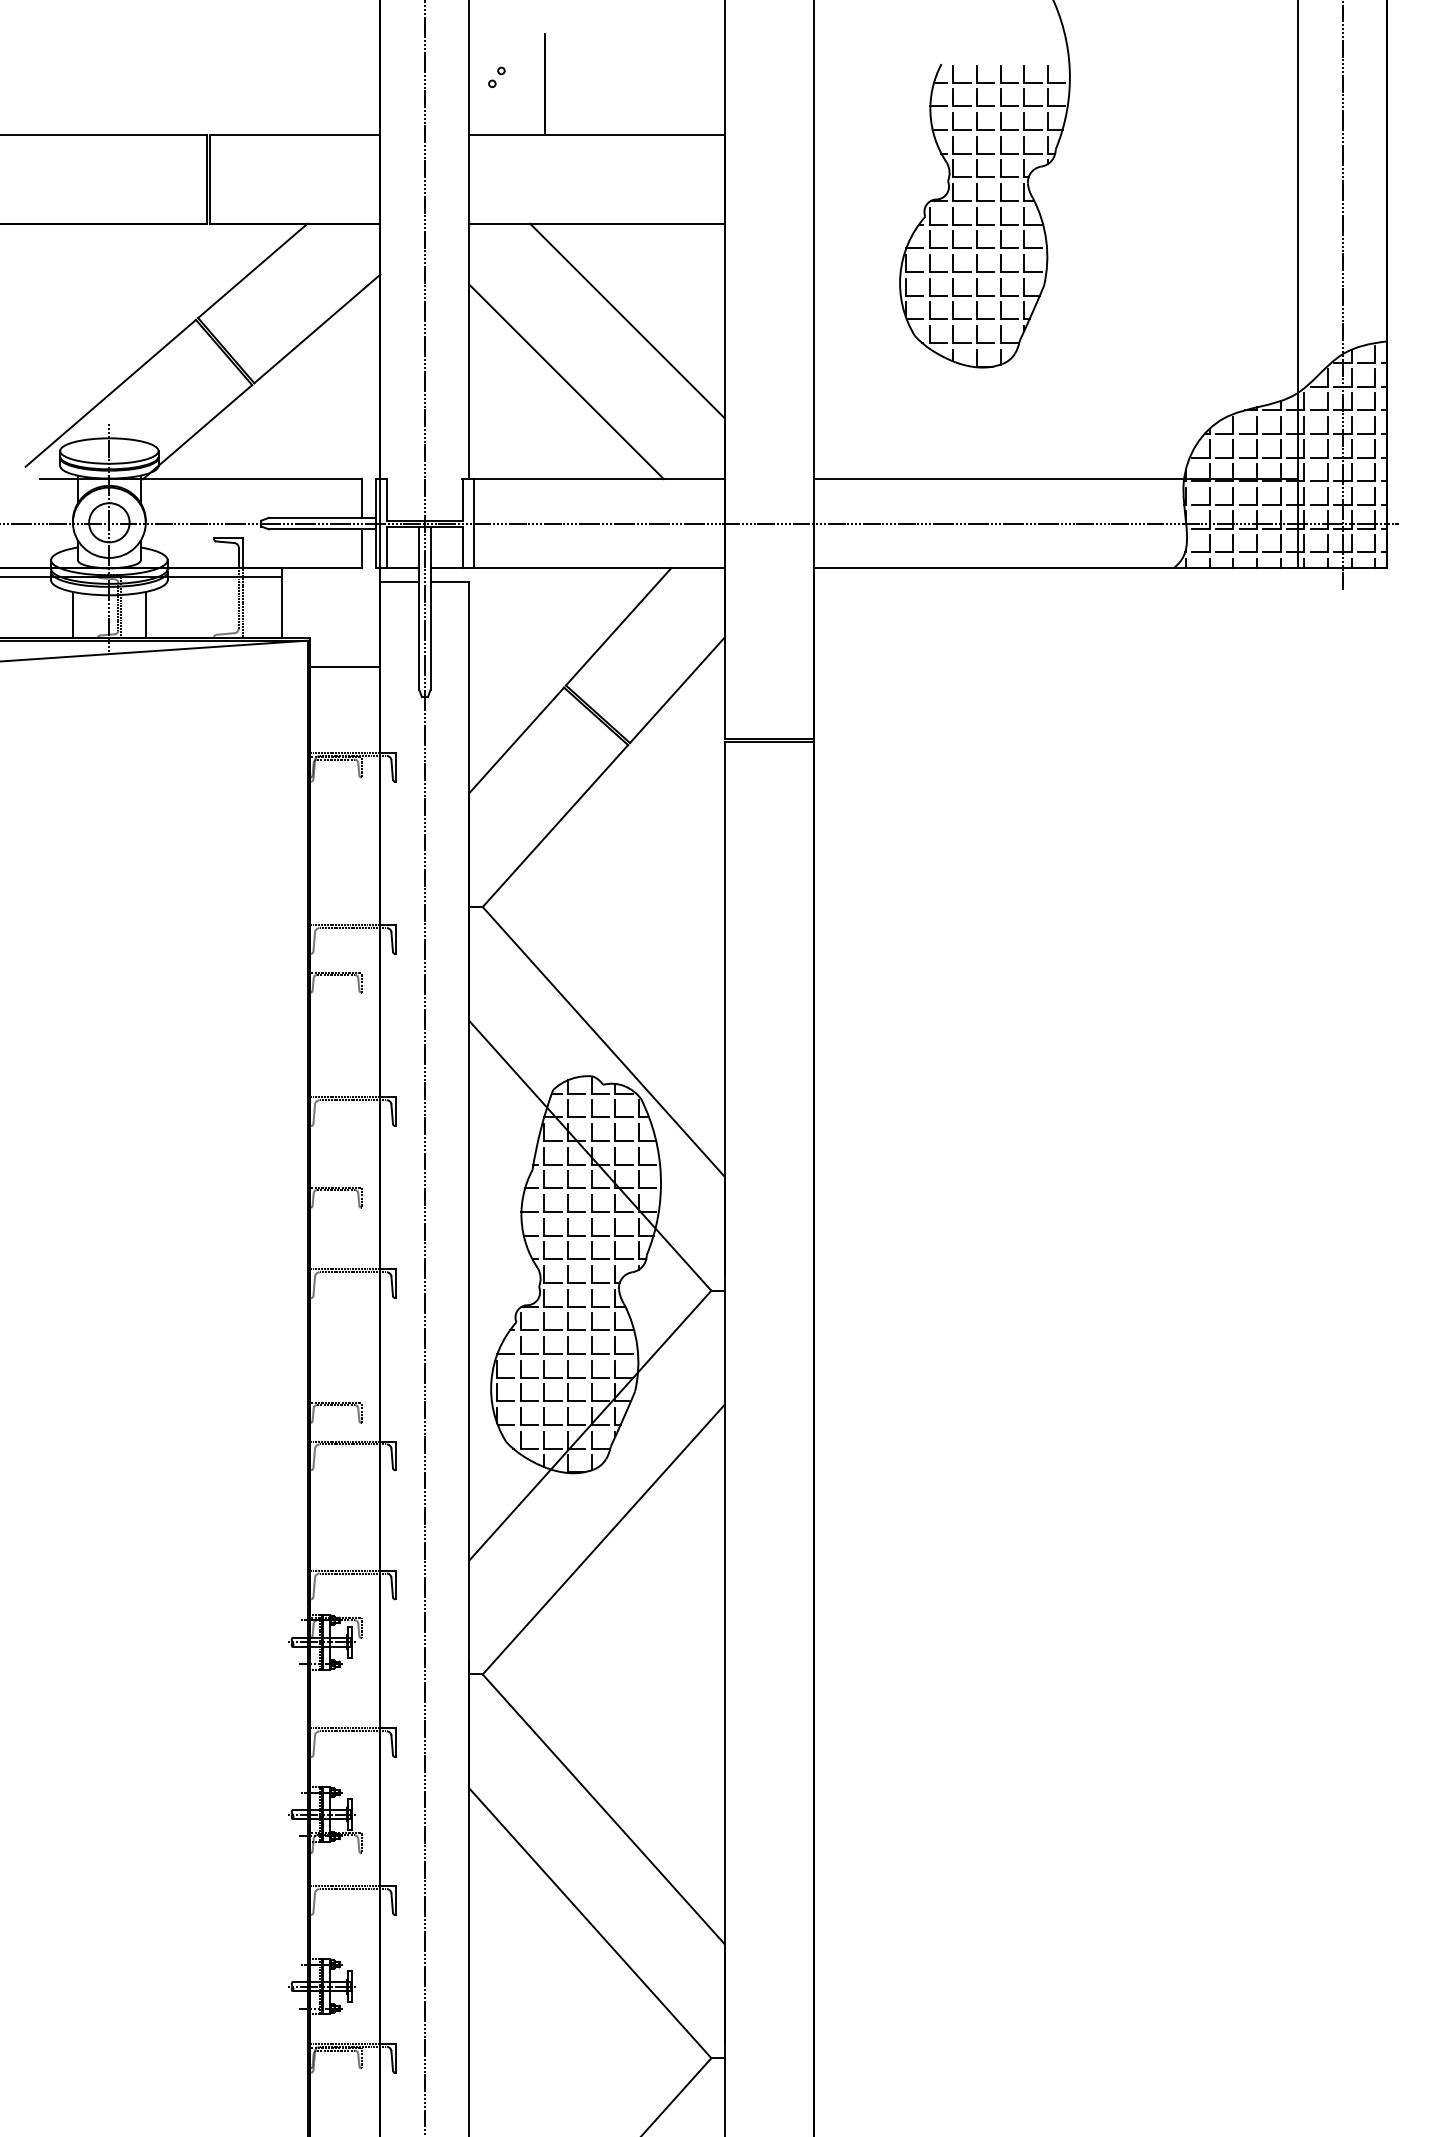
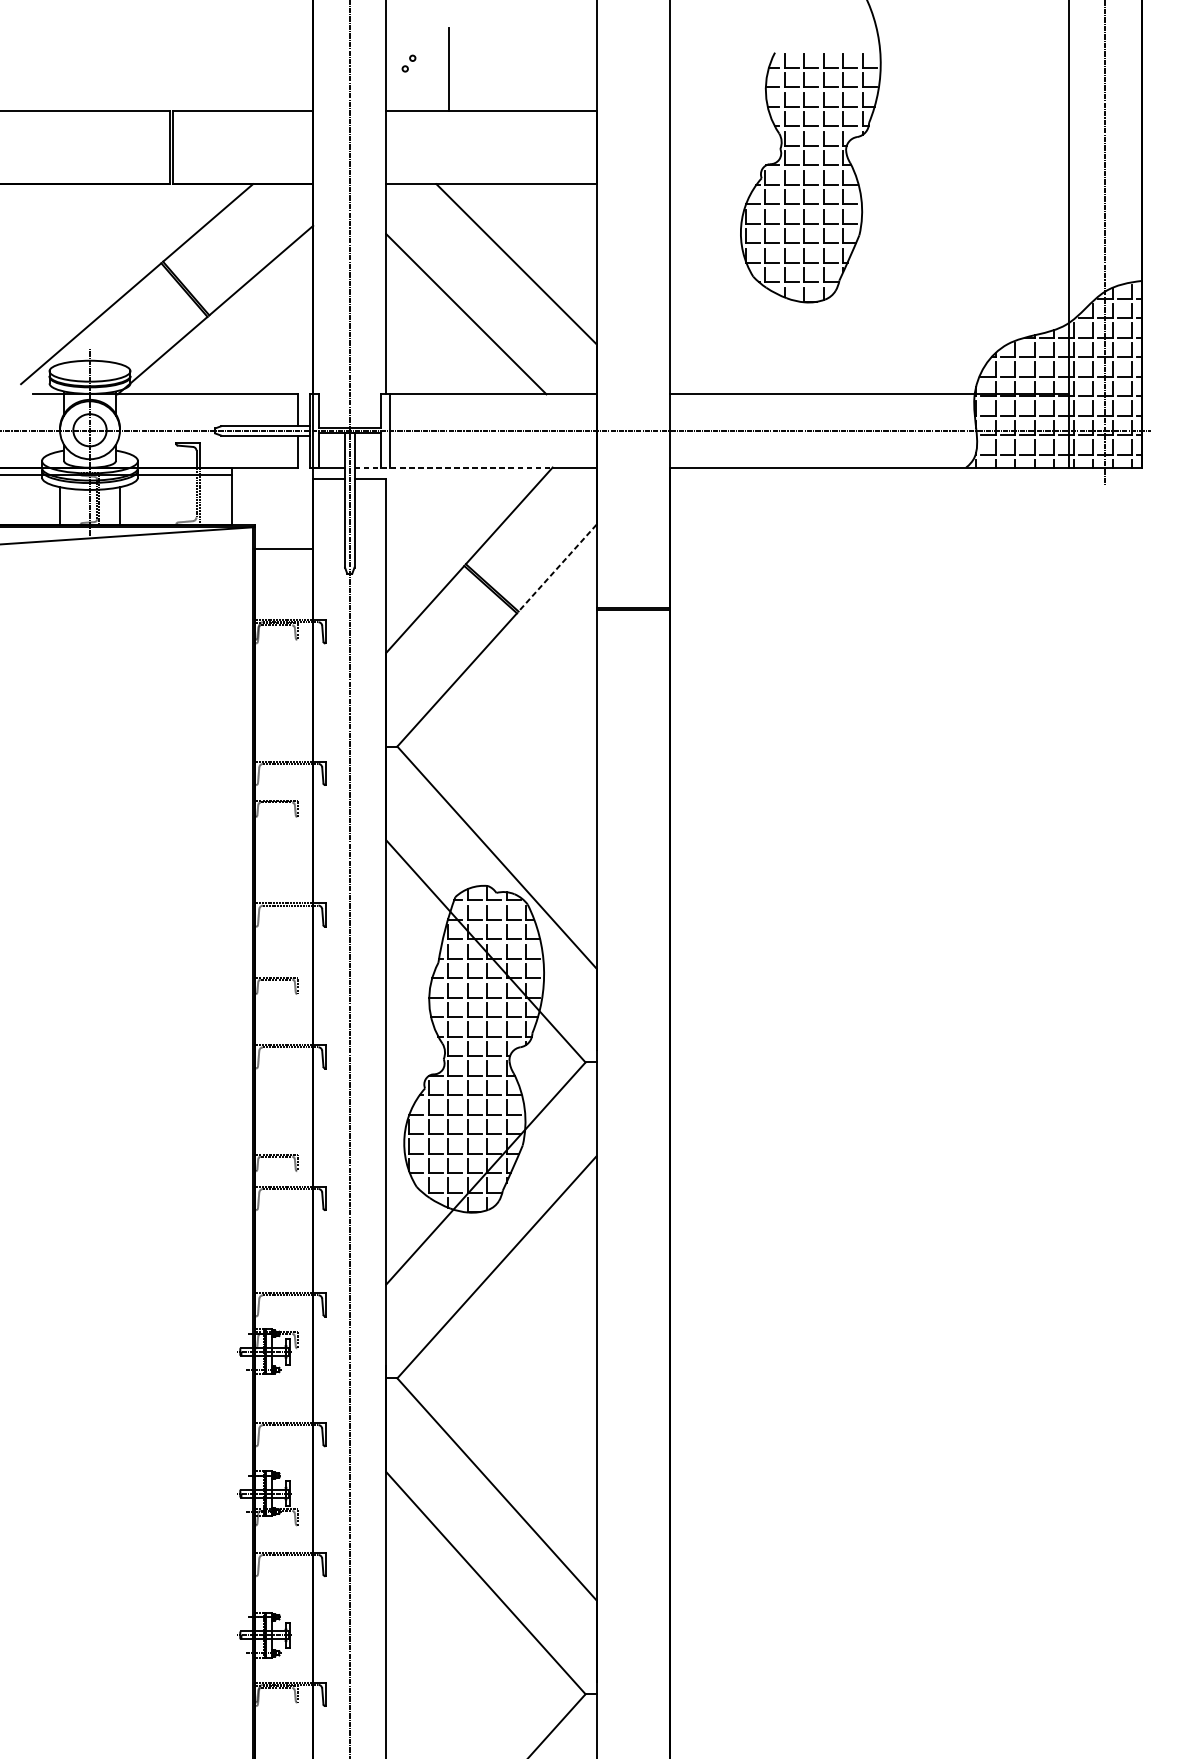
line: (551, 568) -> (453, 467), solid -> dashed
line: (677, 690) -> (557, 568), solid -> dashed

